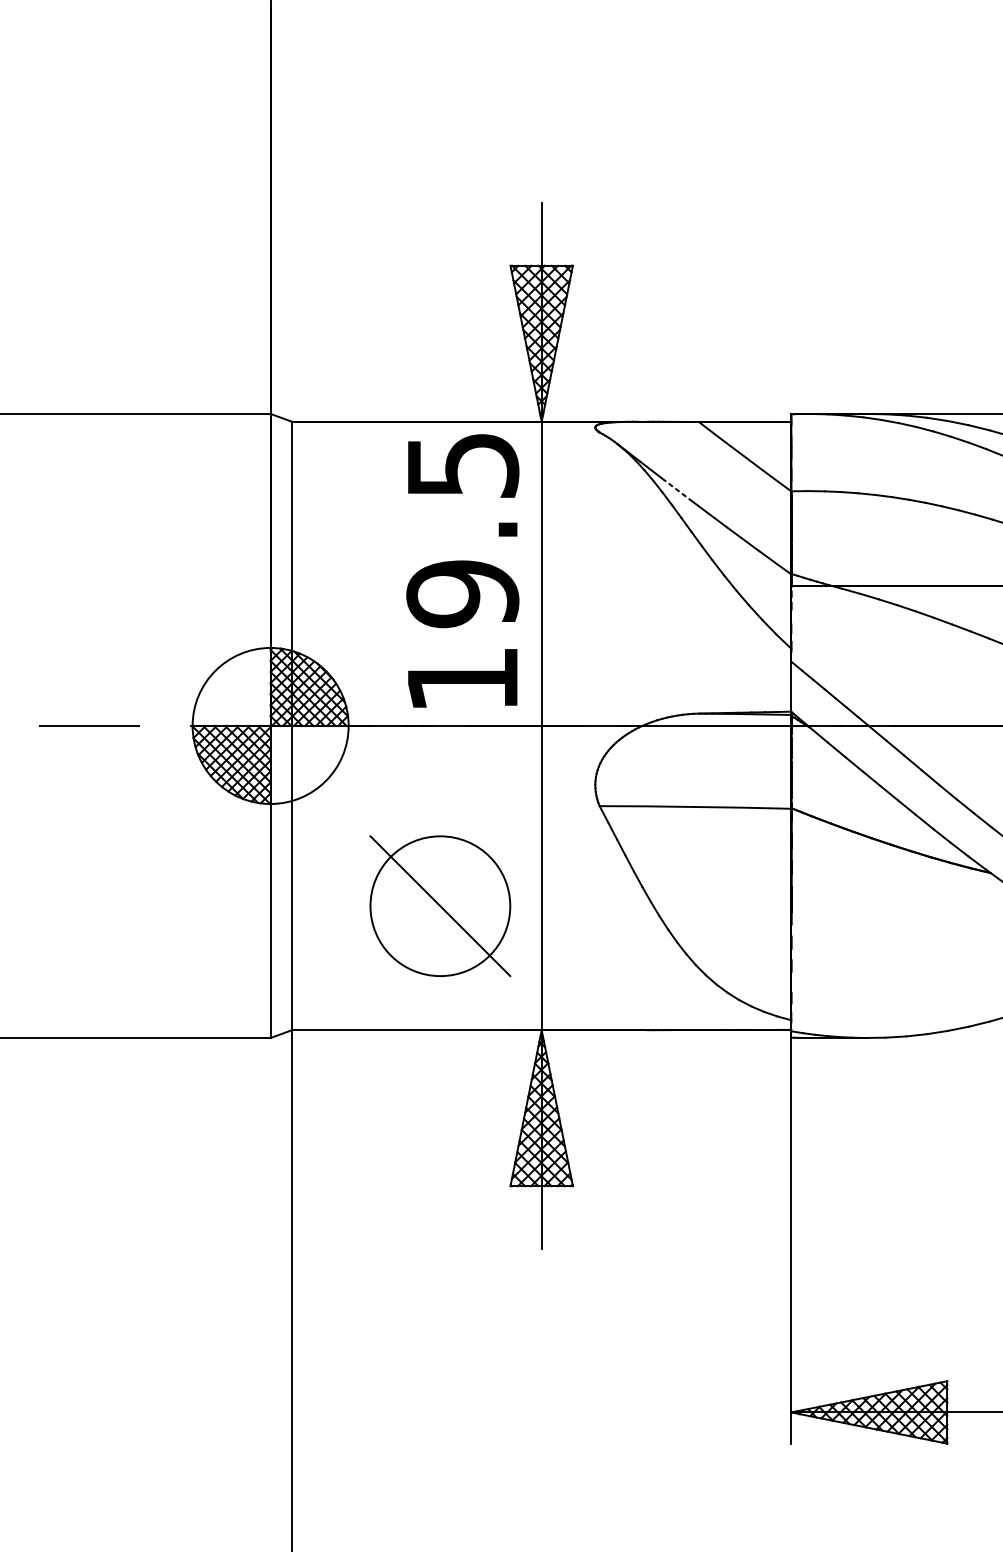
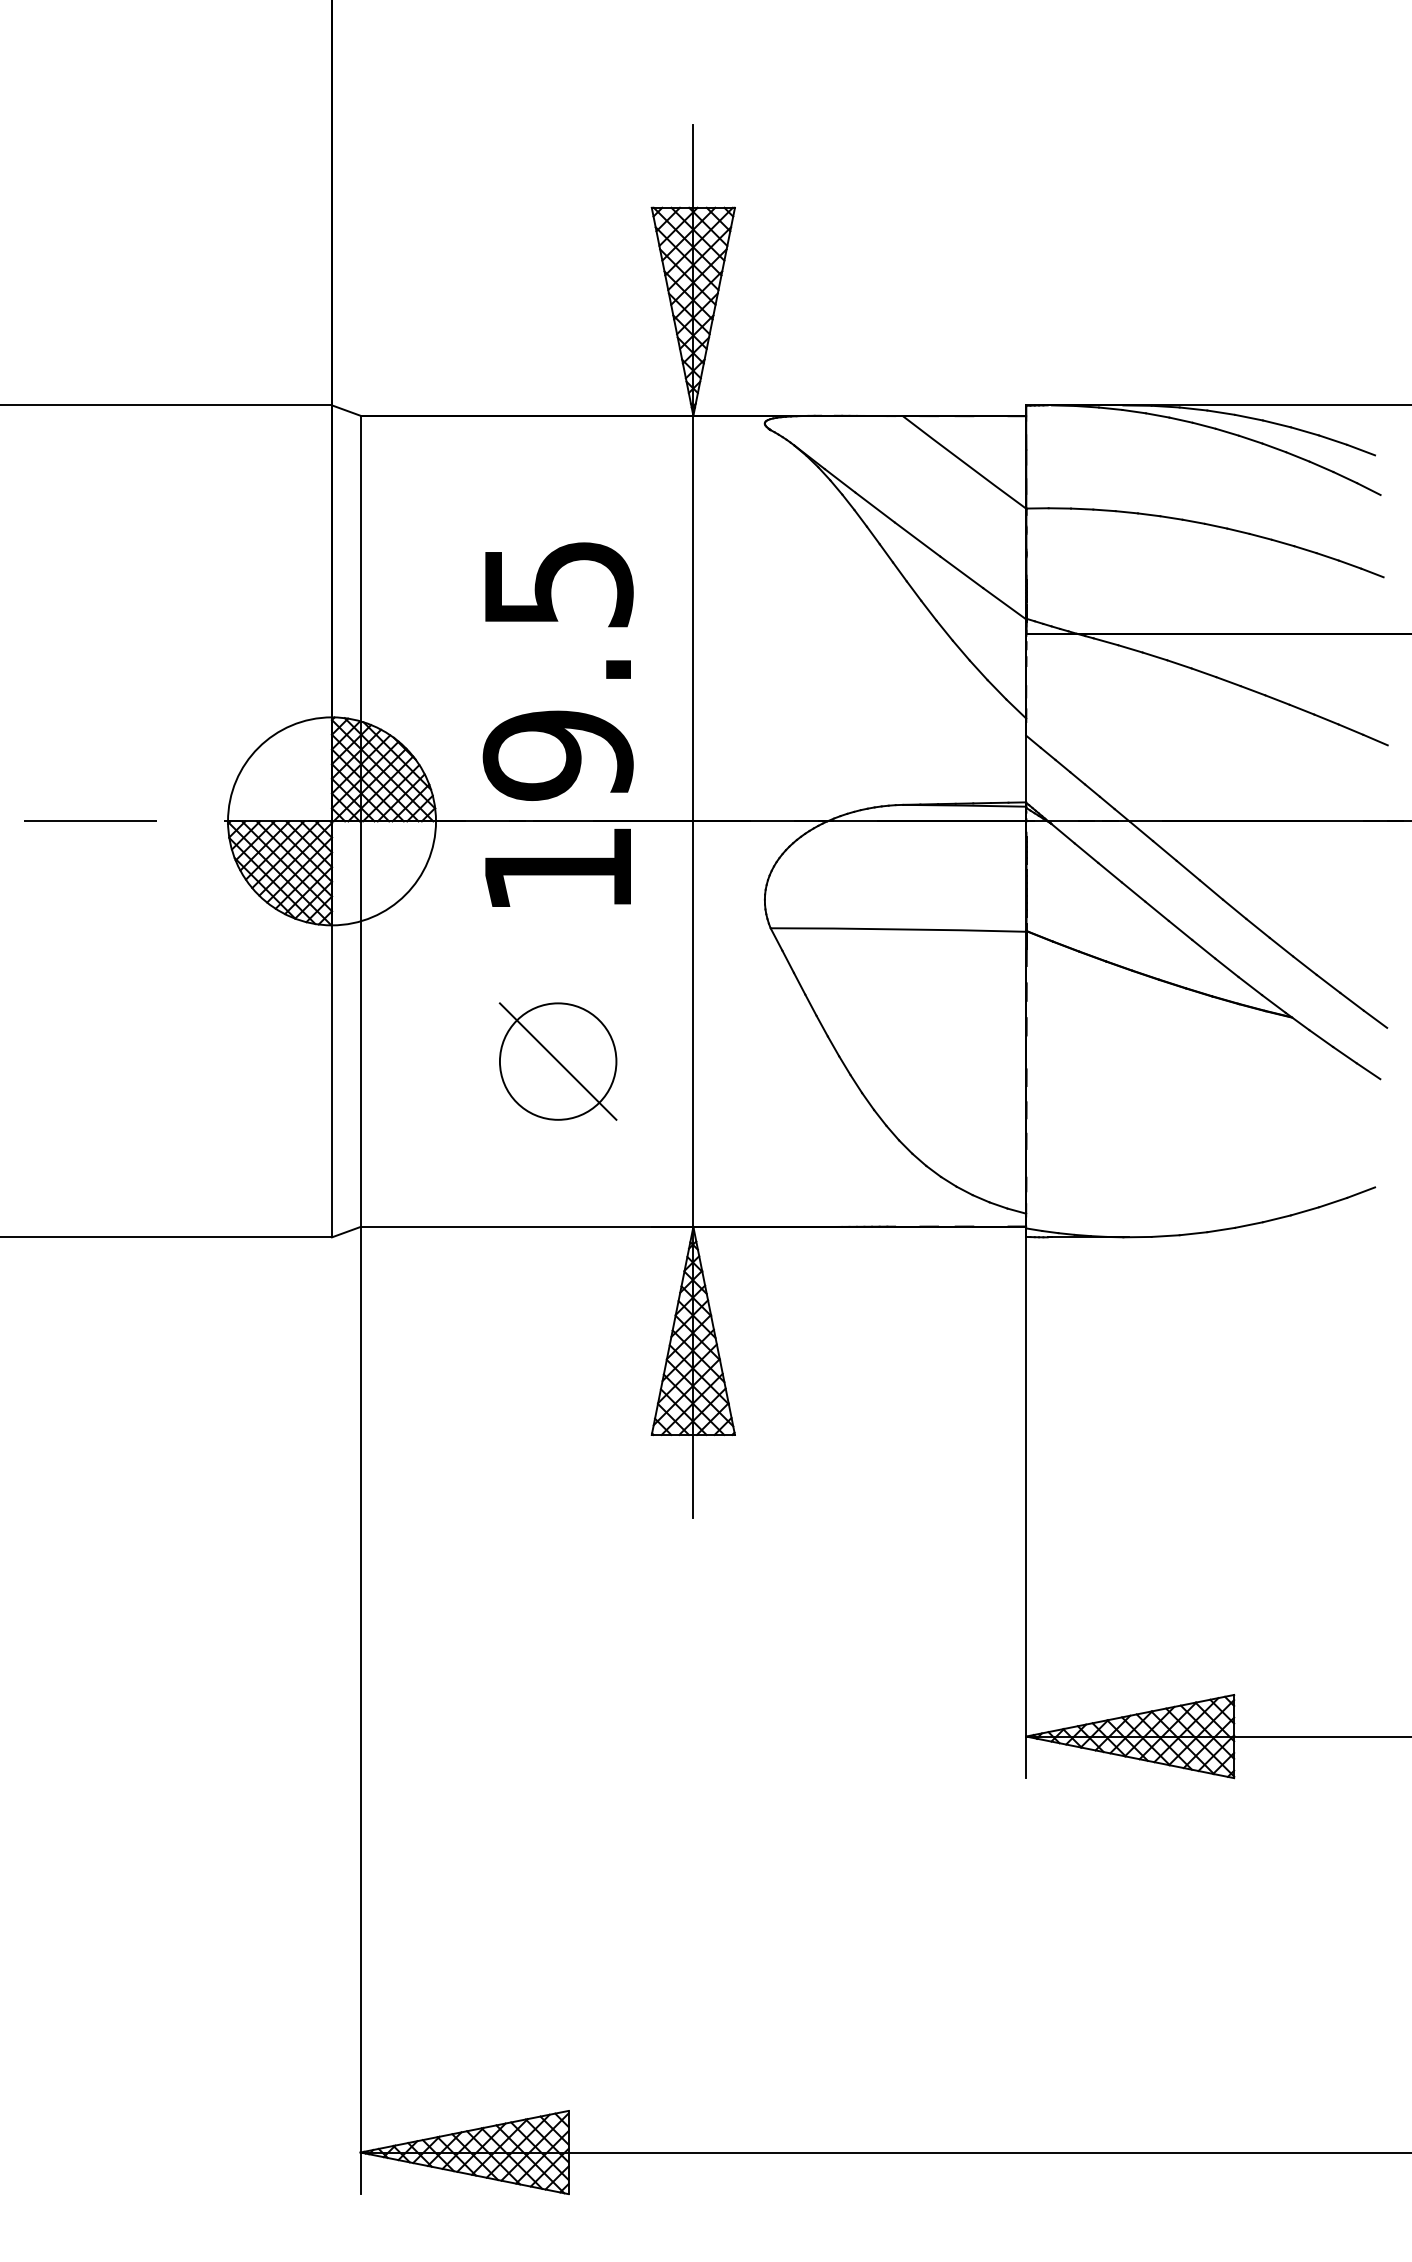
line: (678, 490) -> (875, 507), dashed -> solid
text: (462, 570) -> (557, 724), moved
part: (439, 906) -> (557, 1061), size x0.62

